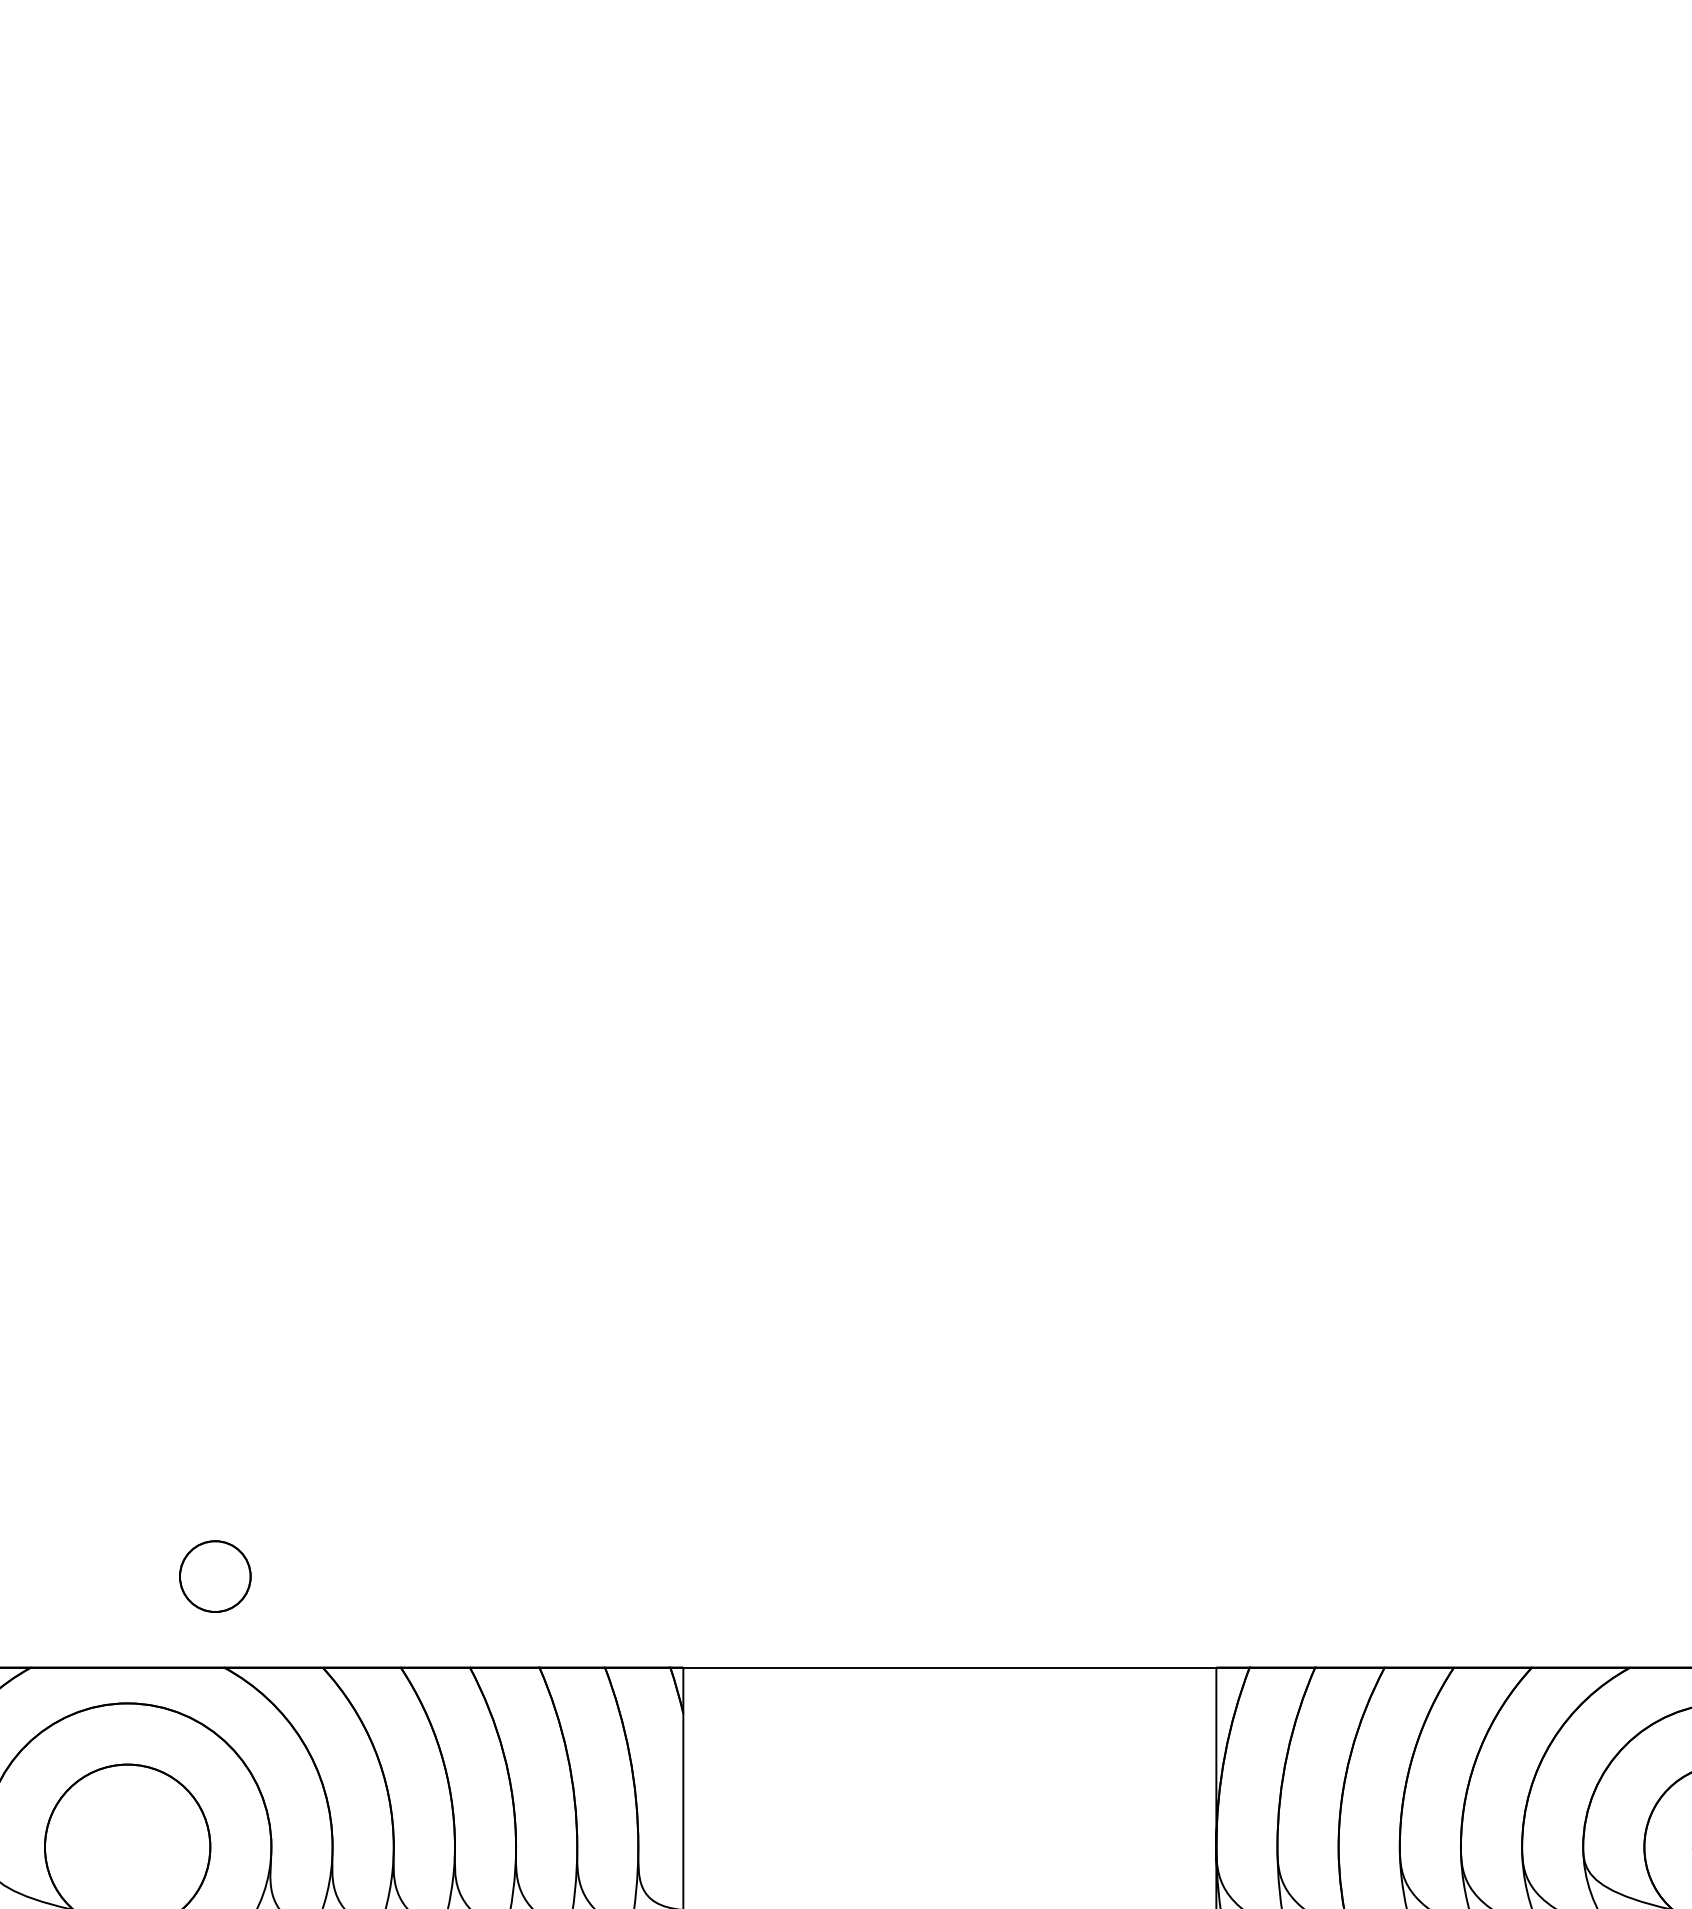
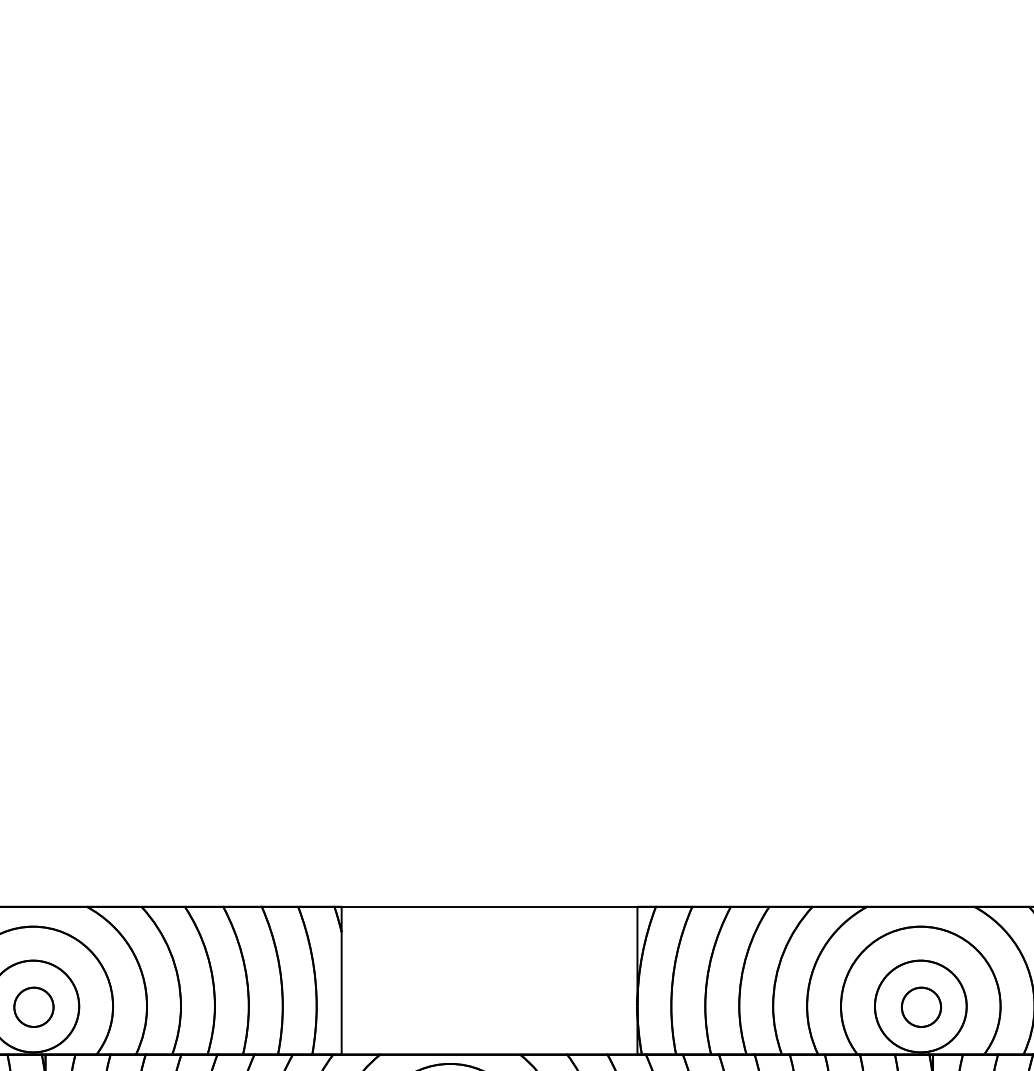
part: (214, 1575) -> (33, 1006), moved

